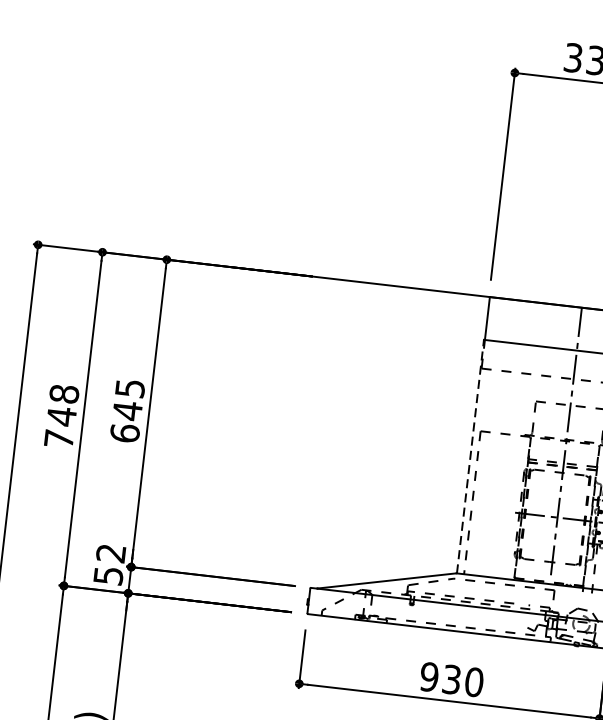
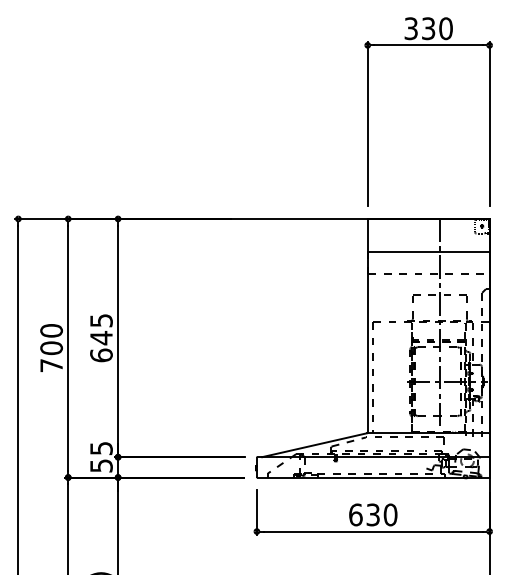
text: (62, 405) -> (51, 339), 748 -> 700
line: (470, 456) -> (367, 342), dashed -> solid
text: (111, 553) -> (101, 448), 52 -> 55
text: (429, 676) -> (355, 514), 930 -> 630

